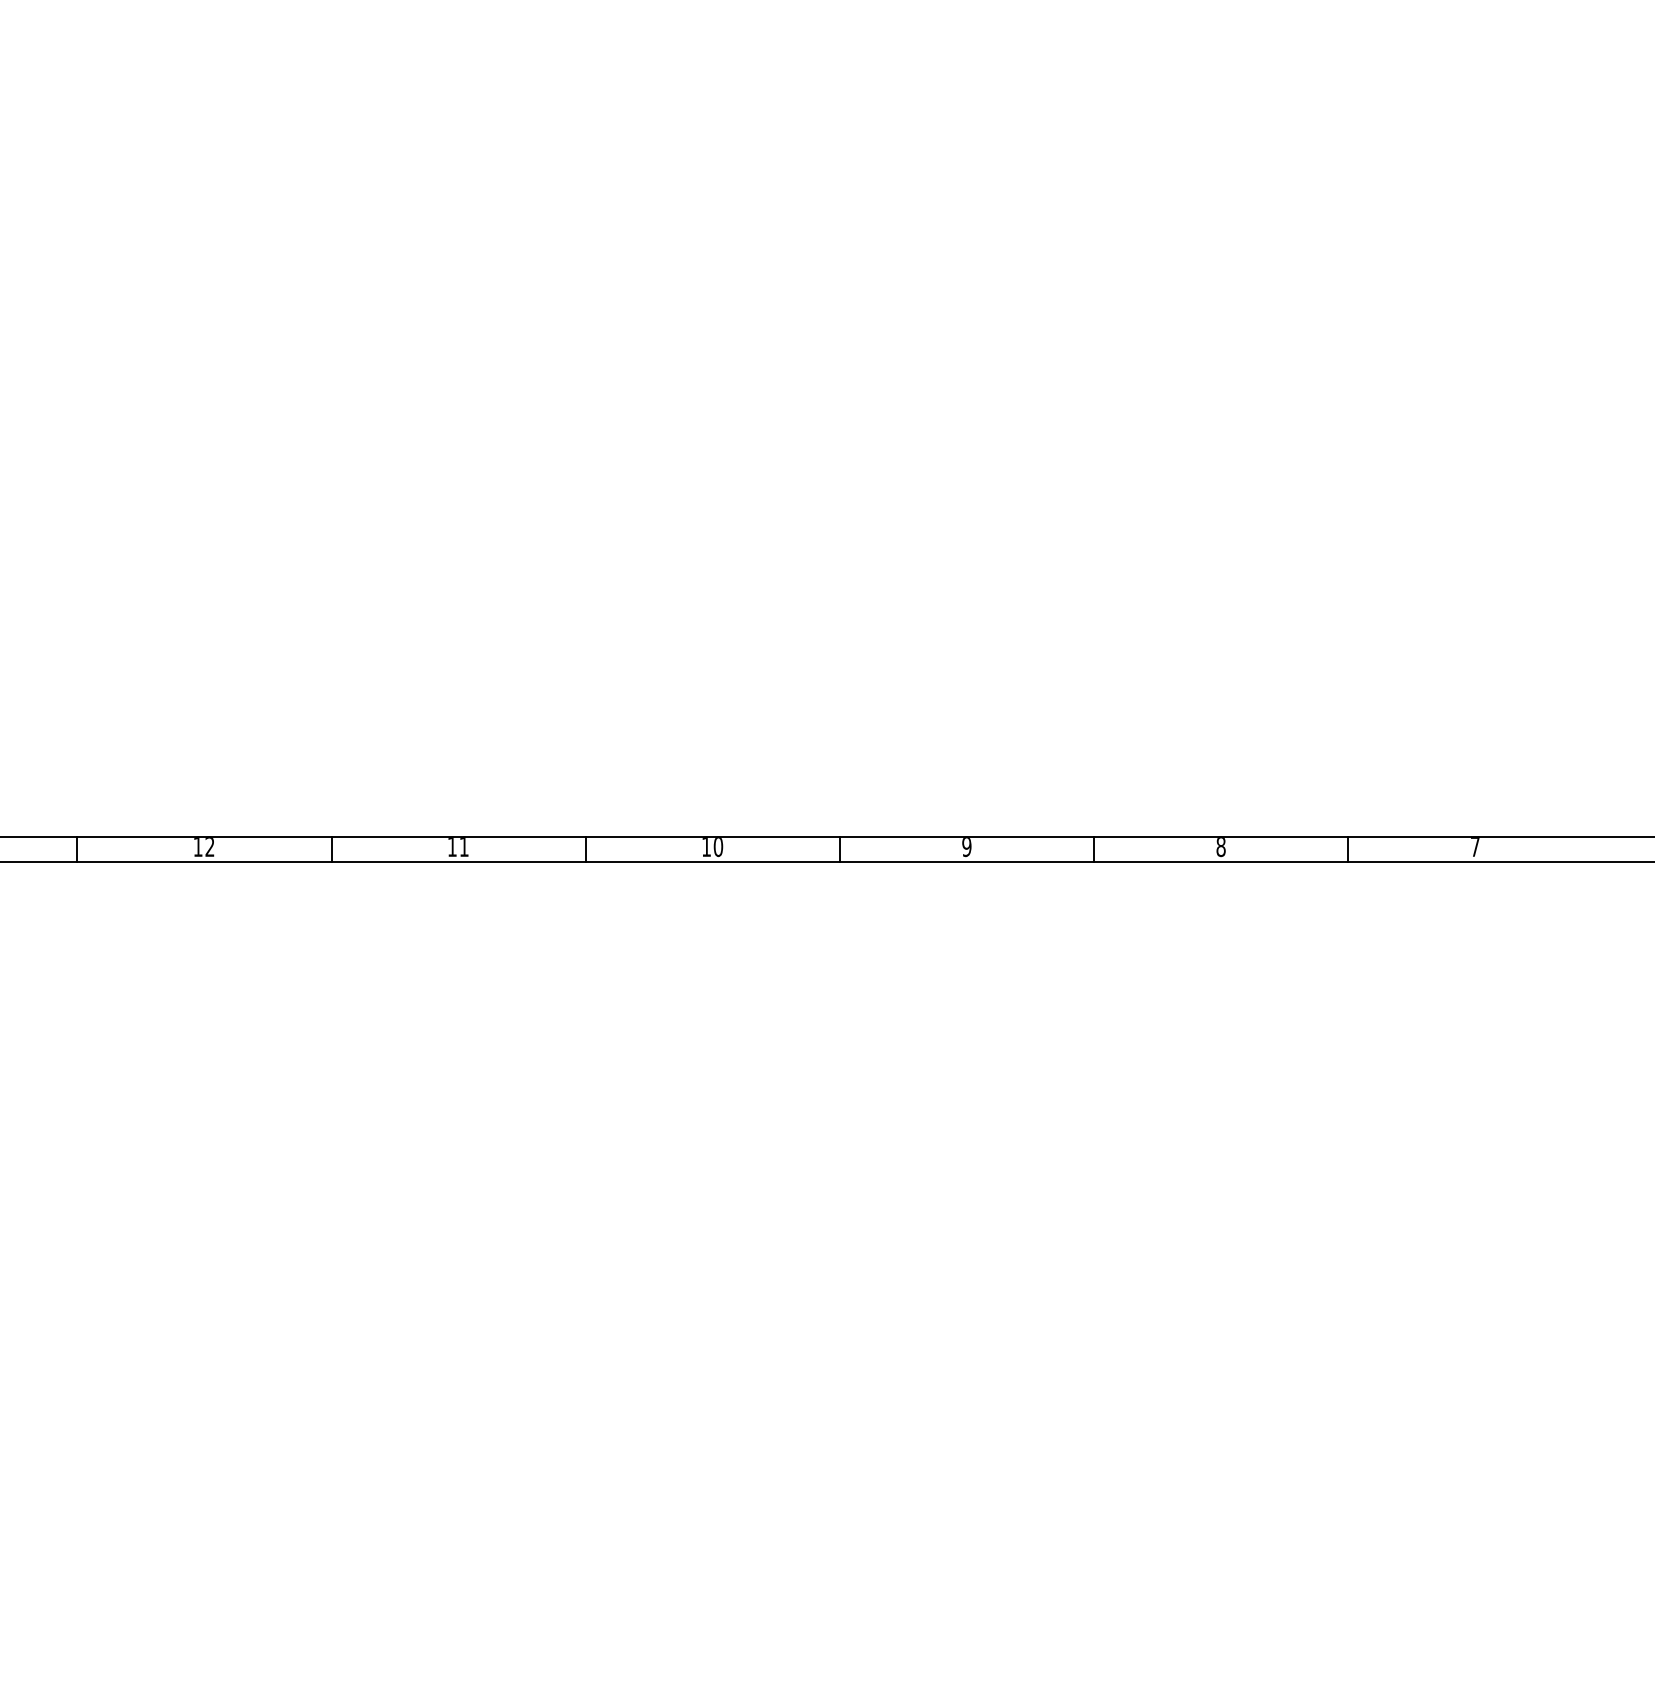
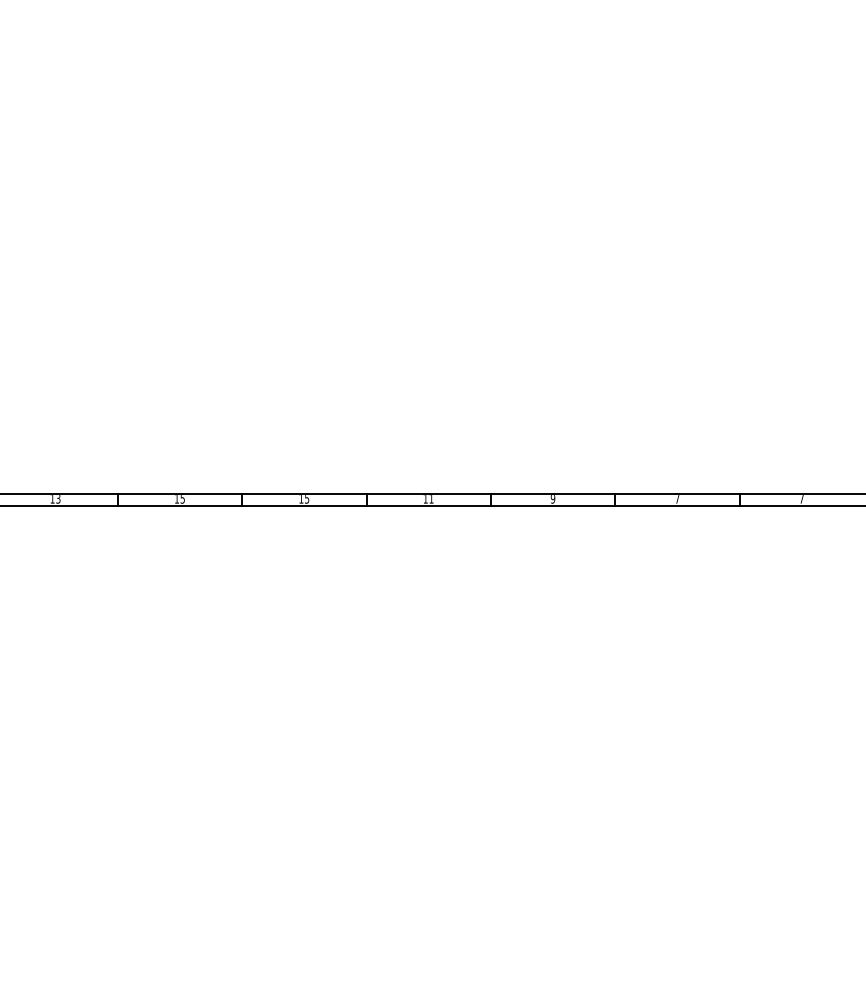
text: (209, 848) -> (182, 499), 12 -> 15
text: (464, 848) -> (307, 499), 11 -> 15
text: (718, 848) -> (431, 499), 10 -> 11
text: (1221, 848) -> (677, 499), 8 -> 7

